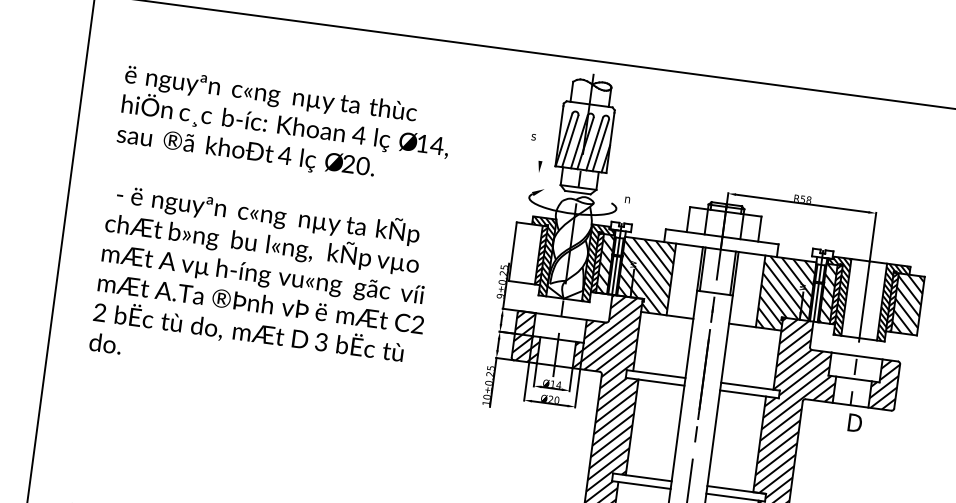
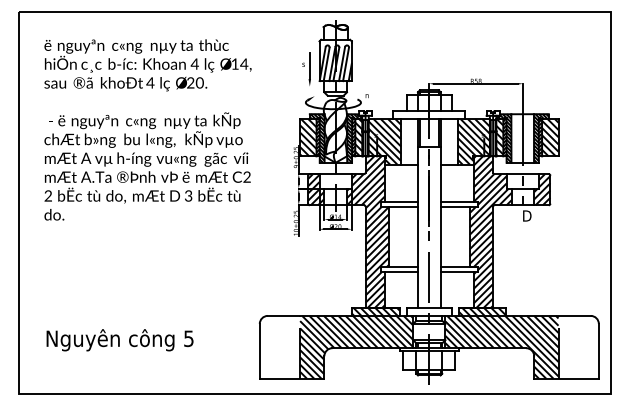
line: (542, 139) -> (309, 65), added
text: (270, 228) -> (147, 129), moved
hatch: (526, 252) -> (308, 137), added

